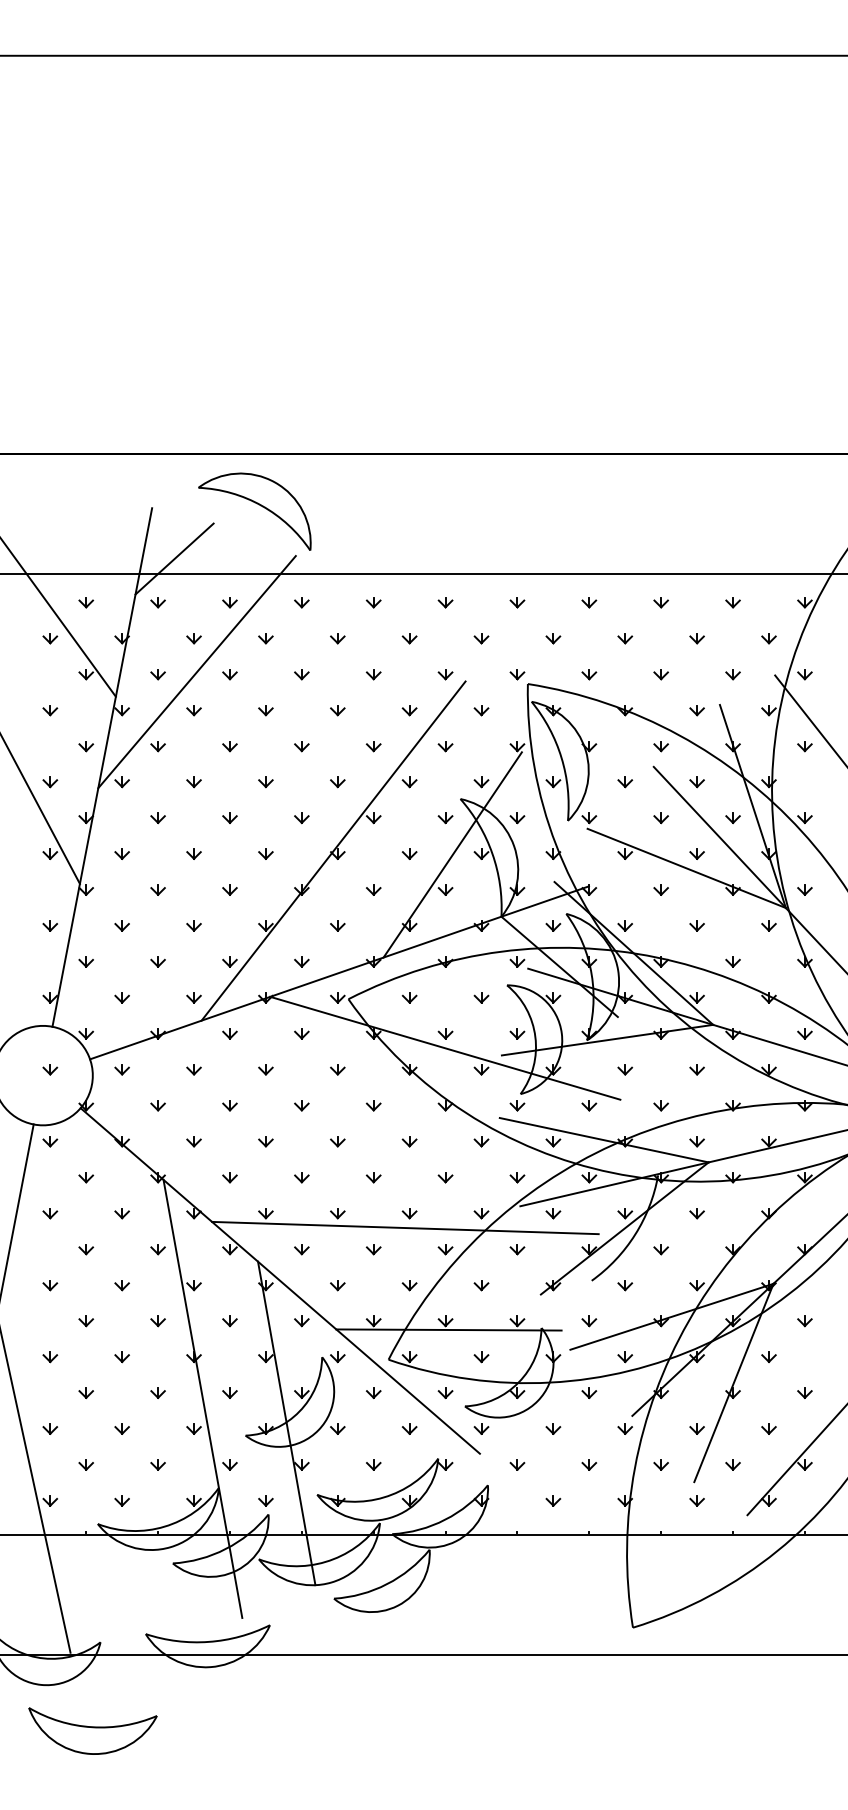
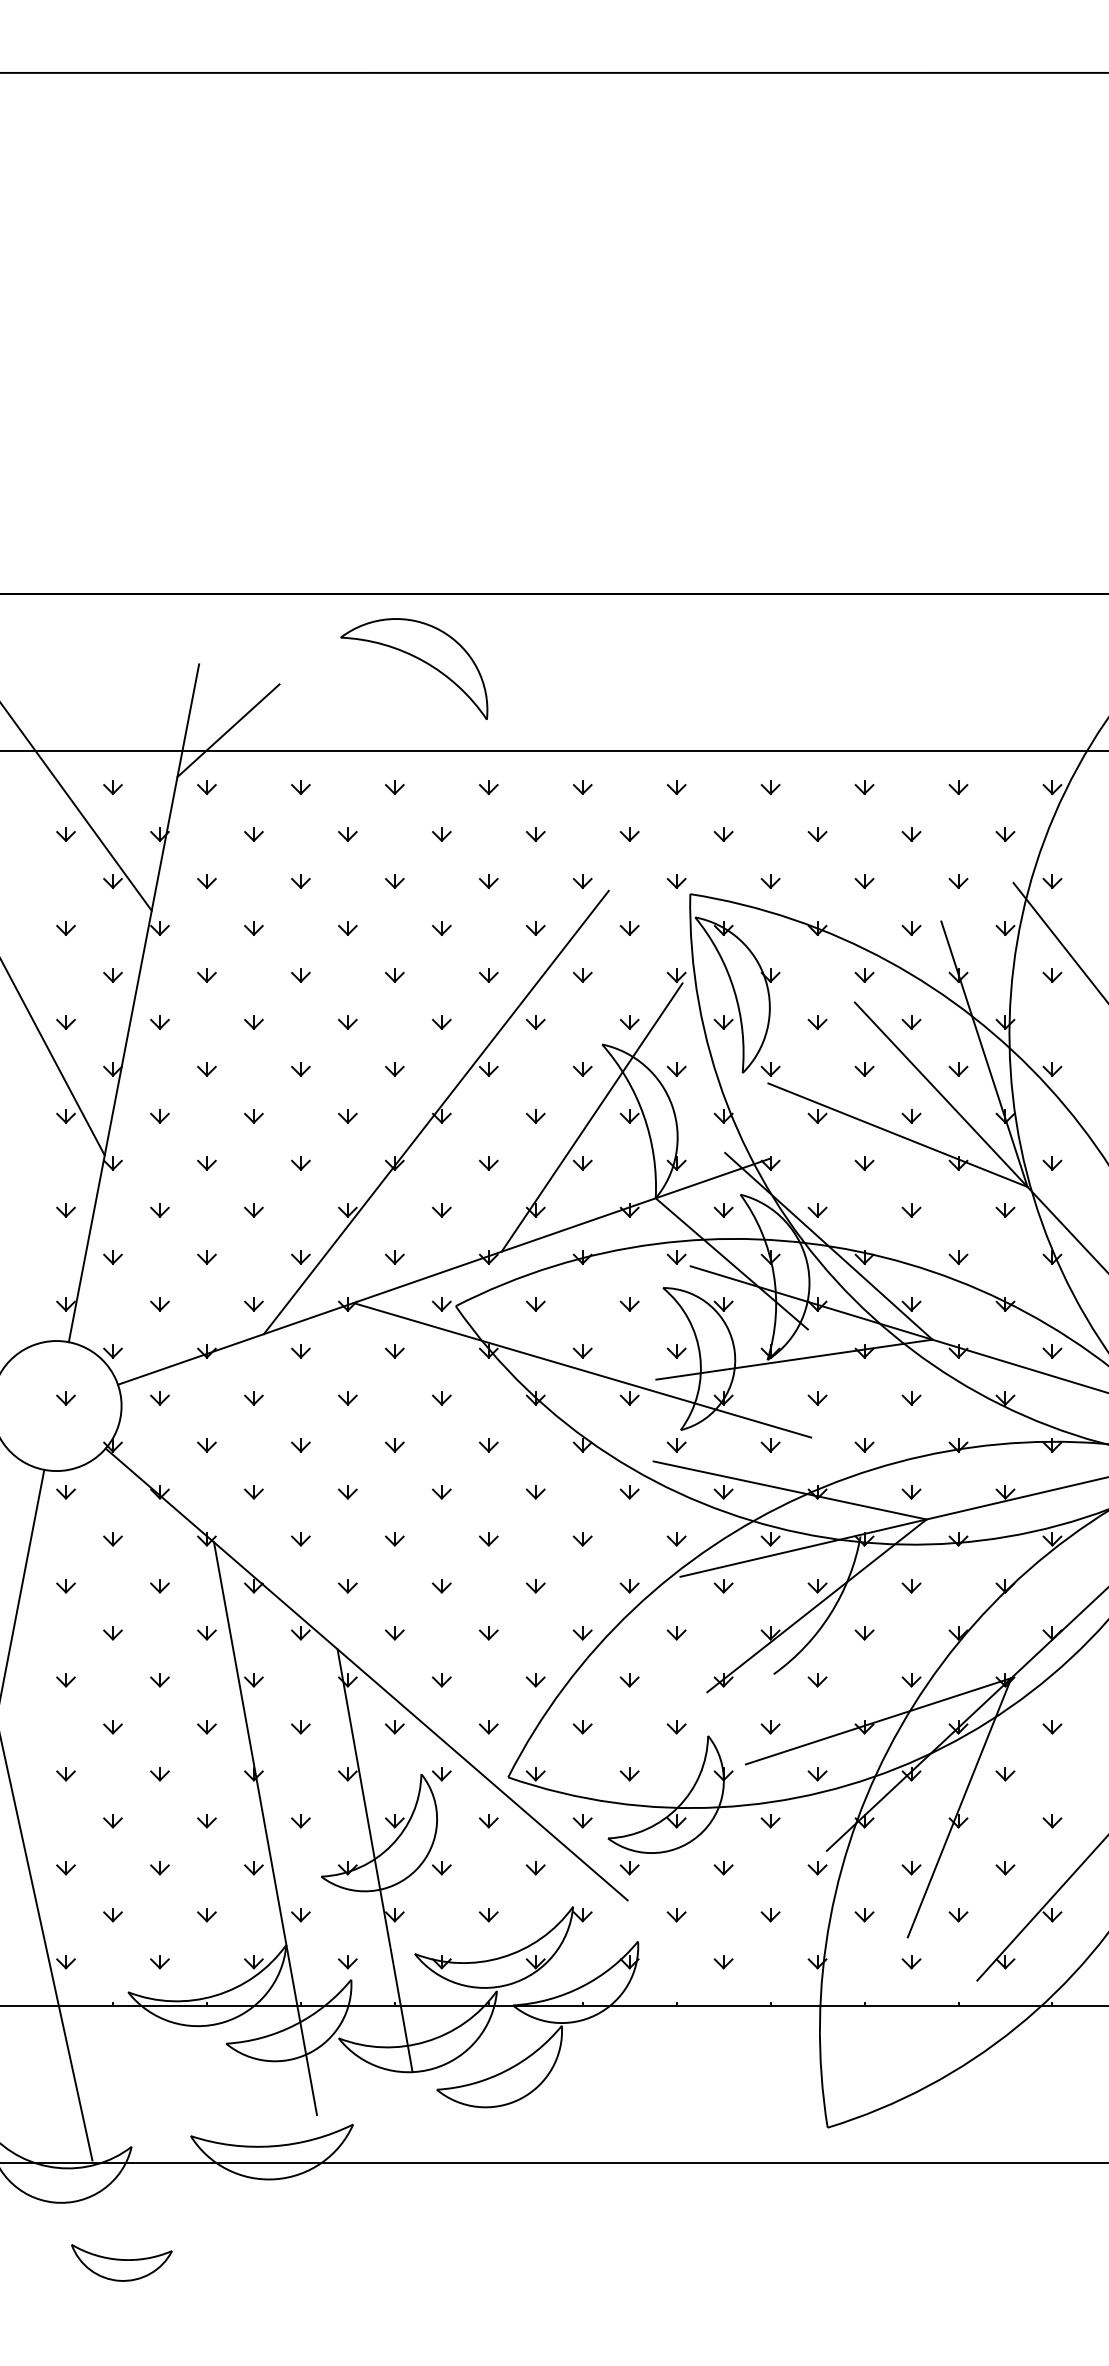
part: (257, 504) -> (418, 659), moved
line: (196, 672) -> (257, 878), removed
line: (404, 1228) -> (529, 1605), removed
line: (448, 1329) -> (586, 1738), removed
part: (92, 1730) -> (121, 2262), size x0.6

